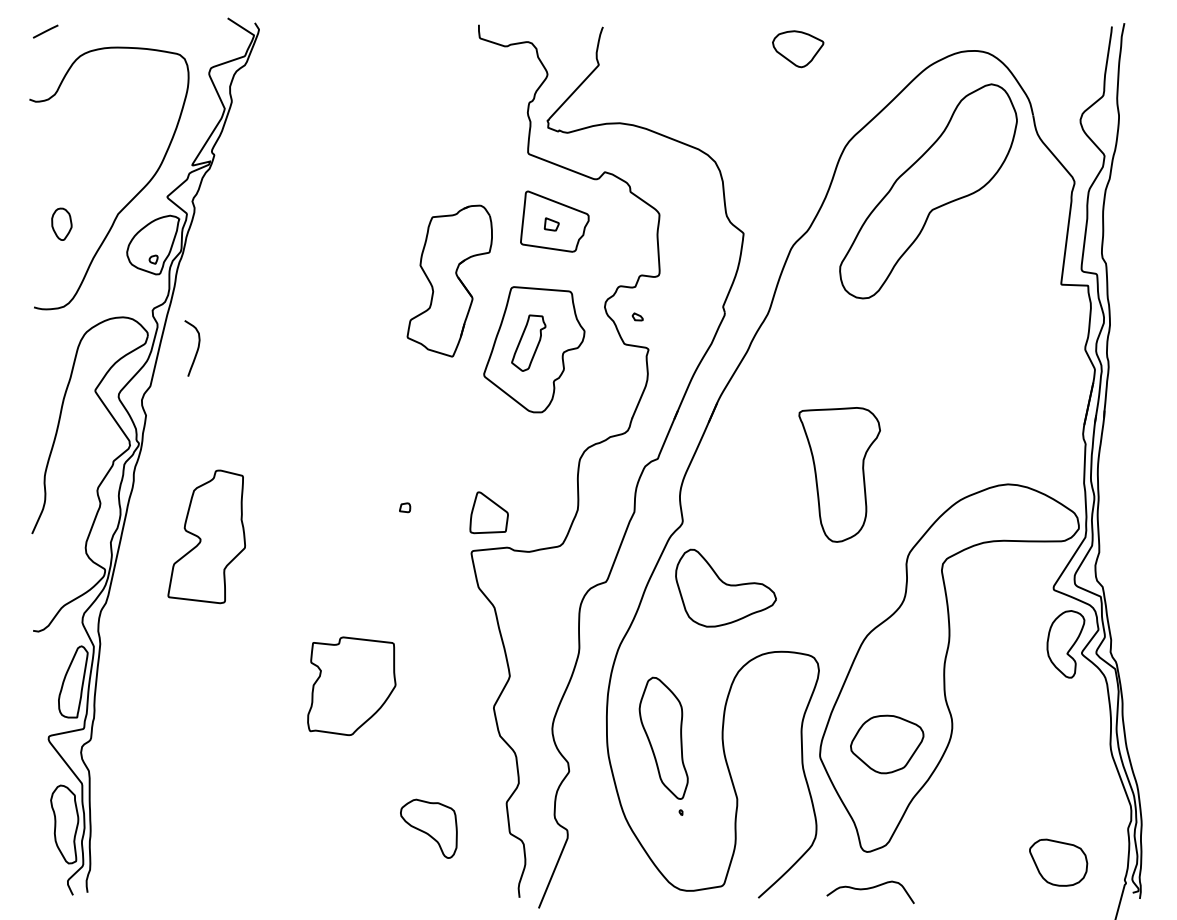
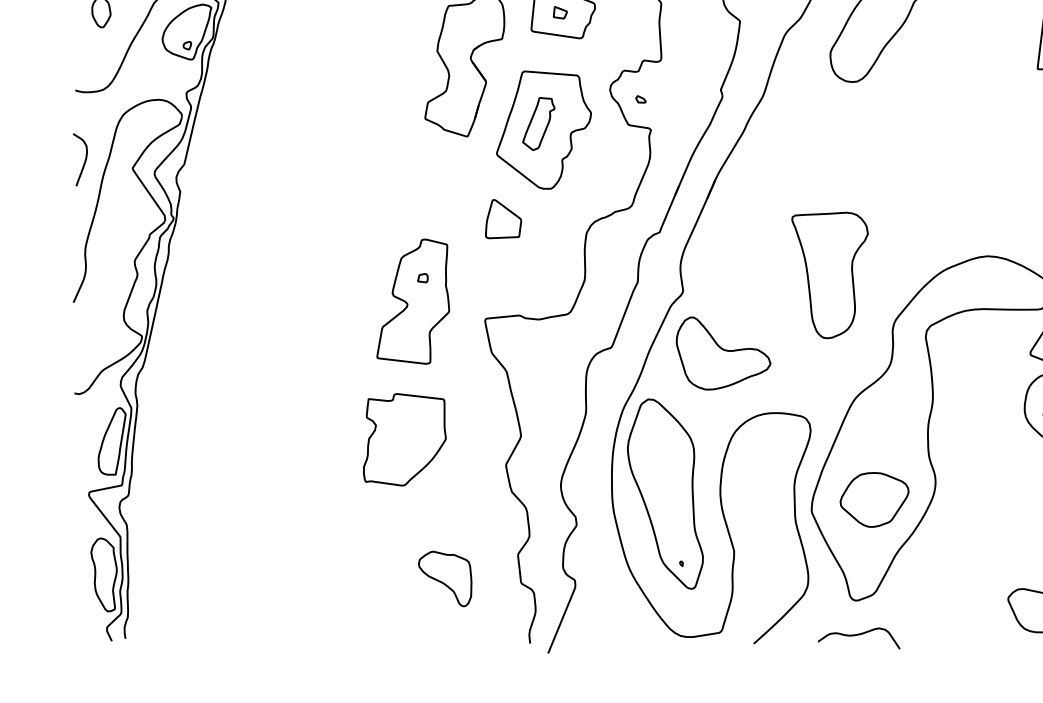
curve: (196, 350) -> (84, 161), moved
part: (839, 474) -> (829, 275), moved
part: (488, 512) -> (502, 218), moved
part: (206, 536) -> (413, 301), moved
part: (351, 686) -> (404, 439), moved
part: (663, 738) -> (665, 494), size x1.67

